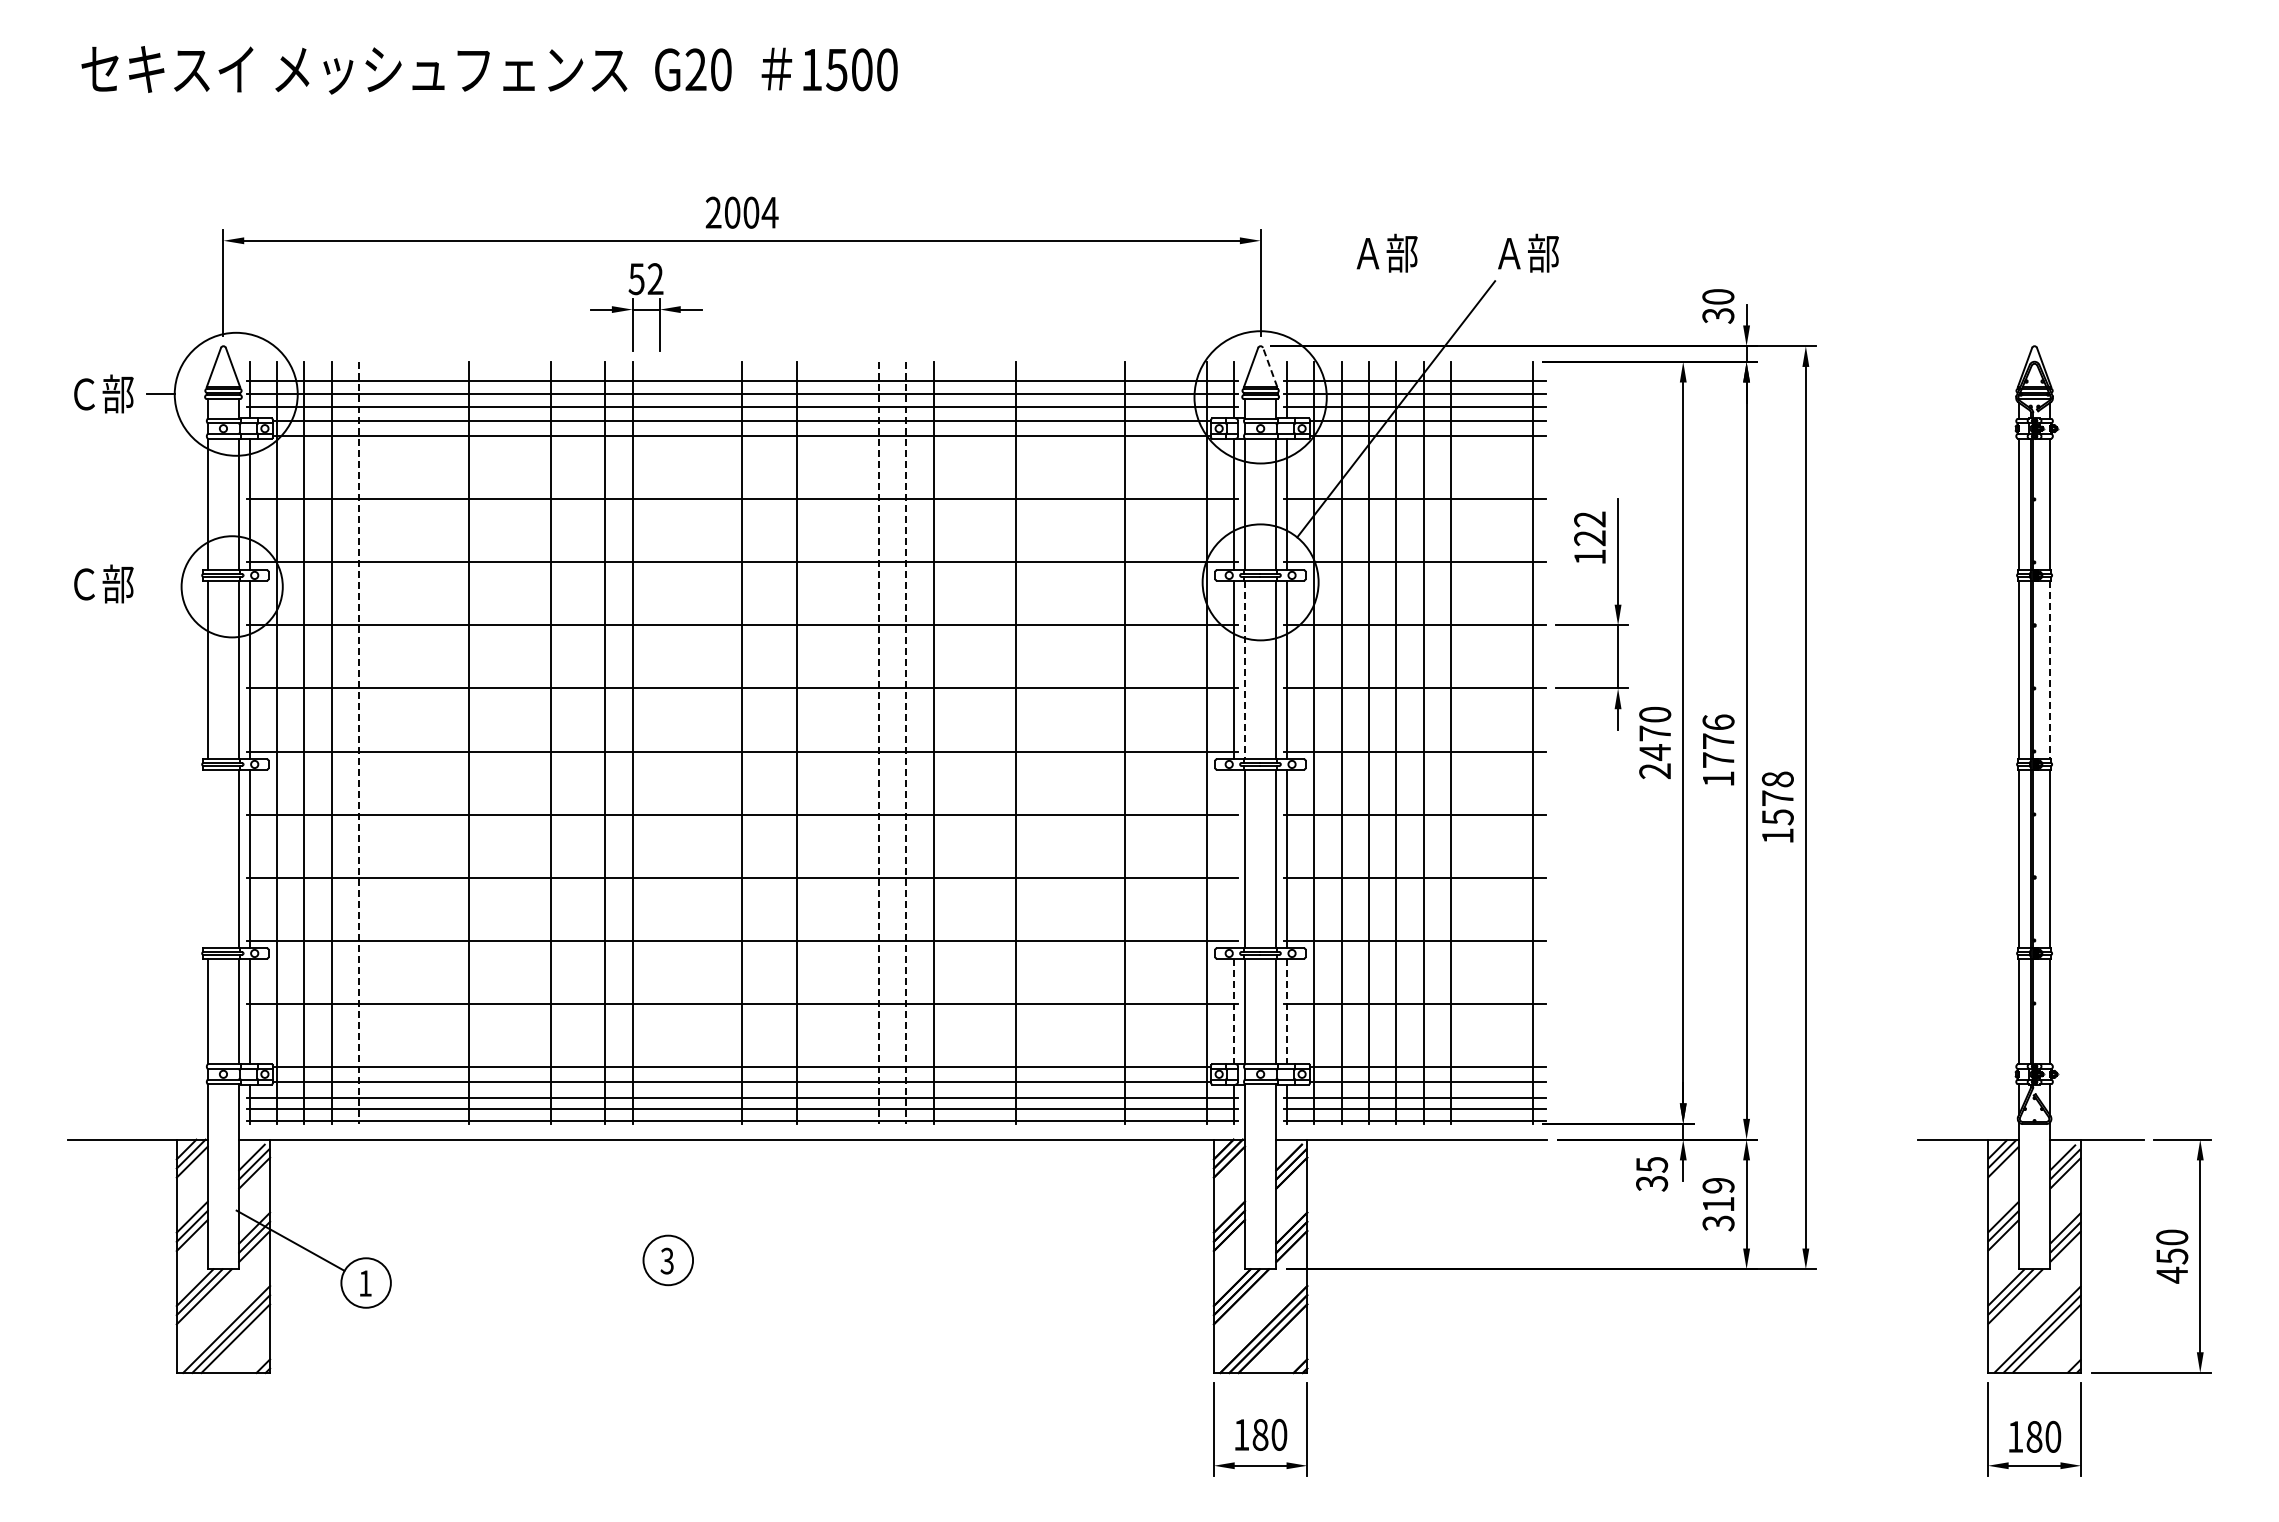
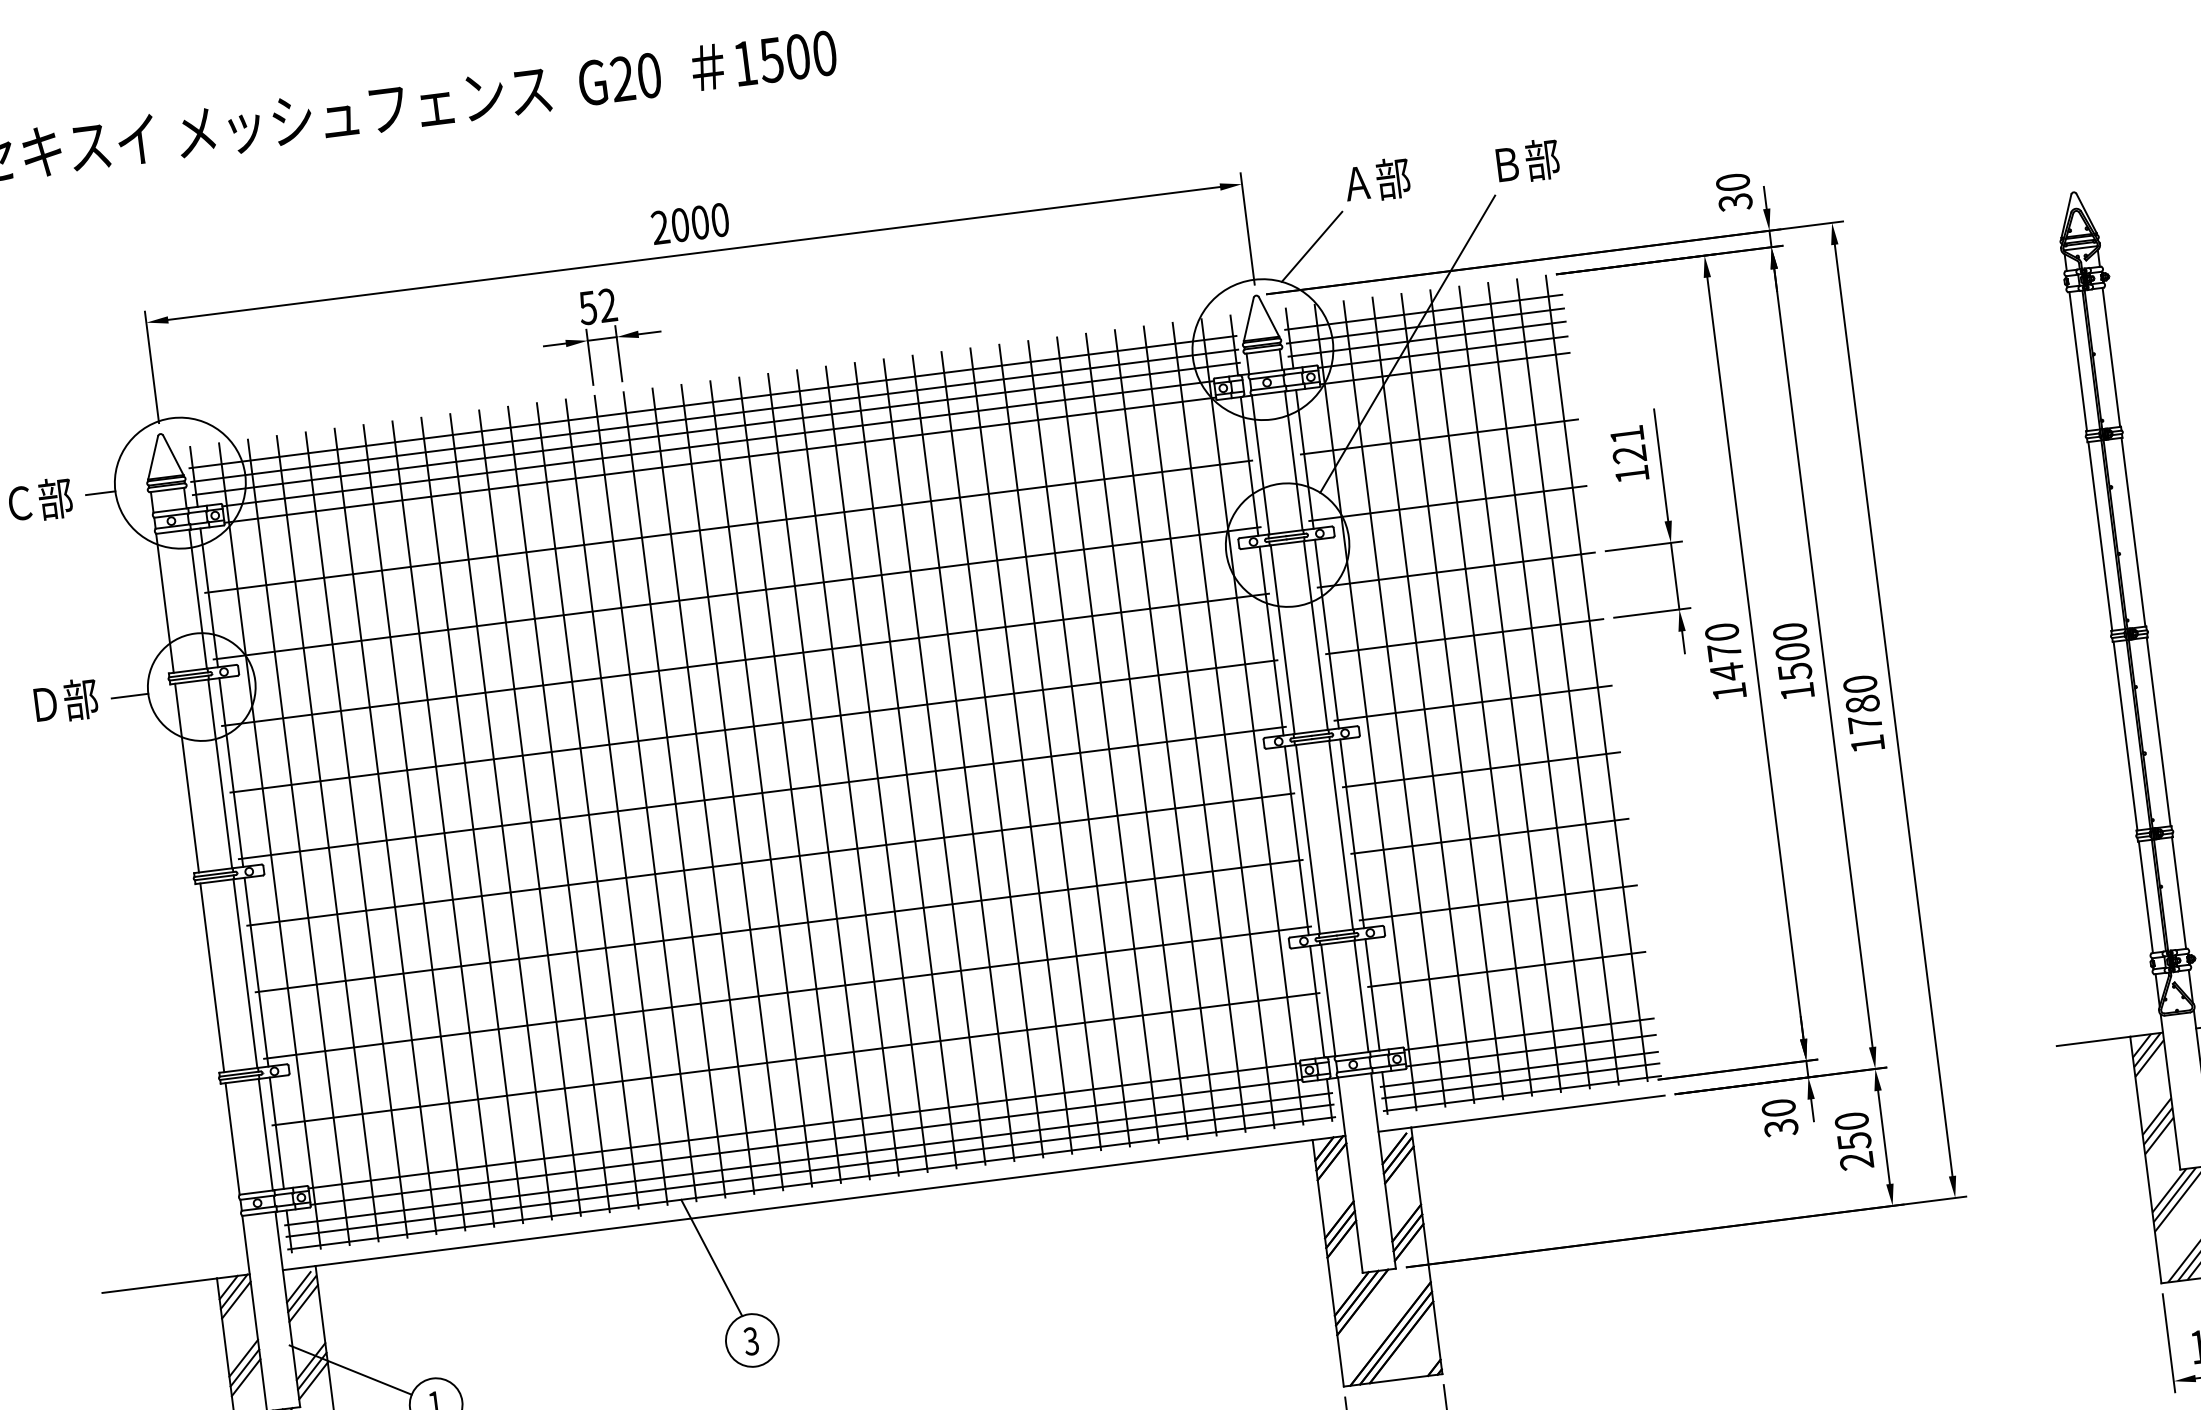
text: (769, 212) -> (719, 219), 2004 -> 2000
text: (1509, 253) -> (1506, 164), Ａ部 -> Ｂ部
line: (1318, 307) -> (1312, 247), added
line: (1270, 367) -> (1269, 316), dashed -> solid
text: (1589, 519) -> (1626, 434), 122 -> 121
text: (84, 584) -> (45, 704), Ｃ部 -> Ｄ部
line: (164, 586) -> (130, 695), added
line: (1244, 670) -> (1282, 640), dashed -> solid
line: (2050, 670) -> (2133, 532), dashed -> solid
text: (1718, 741) -> (1792, 652), 1776 -> 1500
line: (386, 742) -> (385, 830), added
line: (413, 742) -> (414, 827), added
line: (441, 742) -> (443, 823), added
line: (495, 742) -> (500, 816), added
line: (523, 742) -> (530, 812), added
line: (577, 742) -> (587, 805), added
line: (659, 742) -> (673, 794), added
line: (687, 742) -> (703, 790), added
line: (714, 742) -> (732, 787), added
line: (769, 742) -> (790, 779), added
line: (824, 742) -> (848, 772), added
line: (851, 742) -> (876, 768), added
line: (960, 742) -> (991, 754), added
line: (988, 742) -> (1021, 750), added
line: (1042, 742) -> (1078, 743), added
line: (1070, 742) -> (1108, 739), added
line: (1097, 742) -> (1136, 736), added
line: (1152, 742) -> (1194, 728), added
line: (1179, 742) -> (1223, 725), added
line: (1478, 742) -> (1539, 685), added
line: (1505, 742) -> (1567, 681), added
line: (359, 743) -> (357, 835), dashed -> solid
line: (878, 743) -> (905, 766), dashed -> solid
line: (906, 743) -> (935, 762), dashed -> solid
text: (1654, 771) -> (1728, 692), 2470 -> 1470
text: (1777, 798) -> (1862, 704), 1578 -> 1780
line: (207, 858) -> (211, 977), added
line: (1234, 858) -> (1296, 840), added
line: (1234, 1011) -> (1317, 1001), dashed -> solid
line: (1286, 1011) -> (1372, 994), dashed -> solid
text: (1652, 1164) -> (1779, 1107), 35 -> 30
line: (639, 1178) -> (710, 1257), added
text: (1718, 1204) -> (1854, 1141), 319 -> 250

